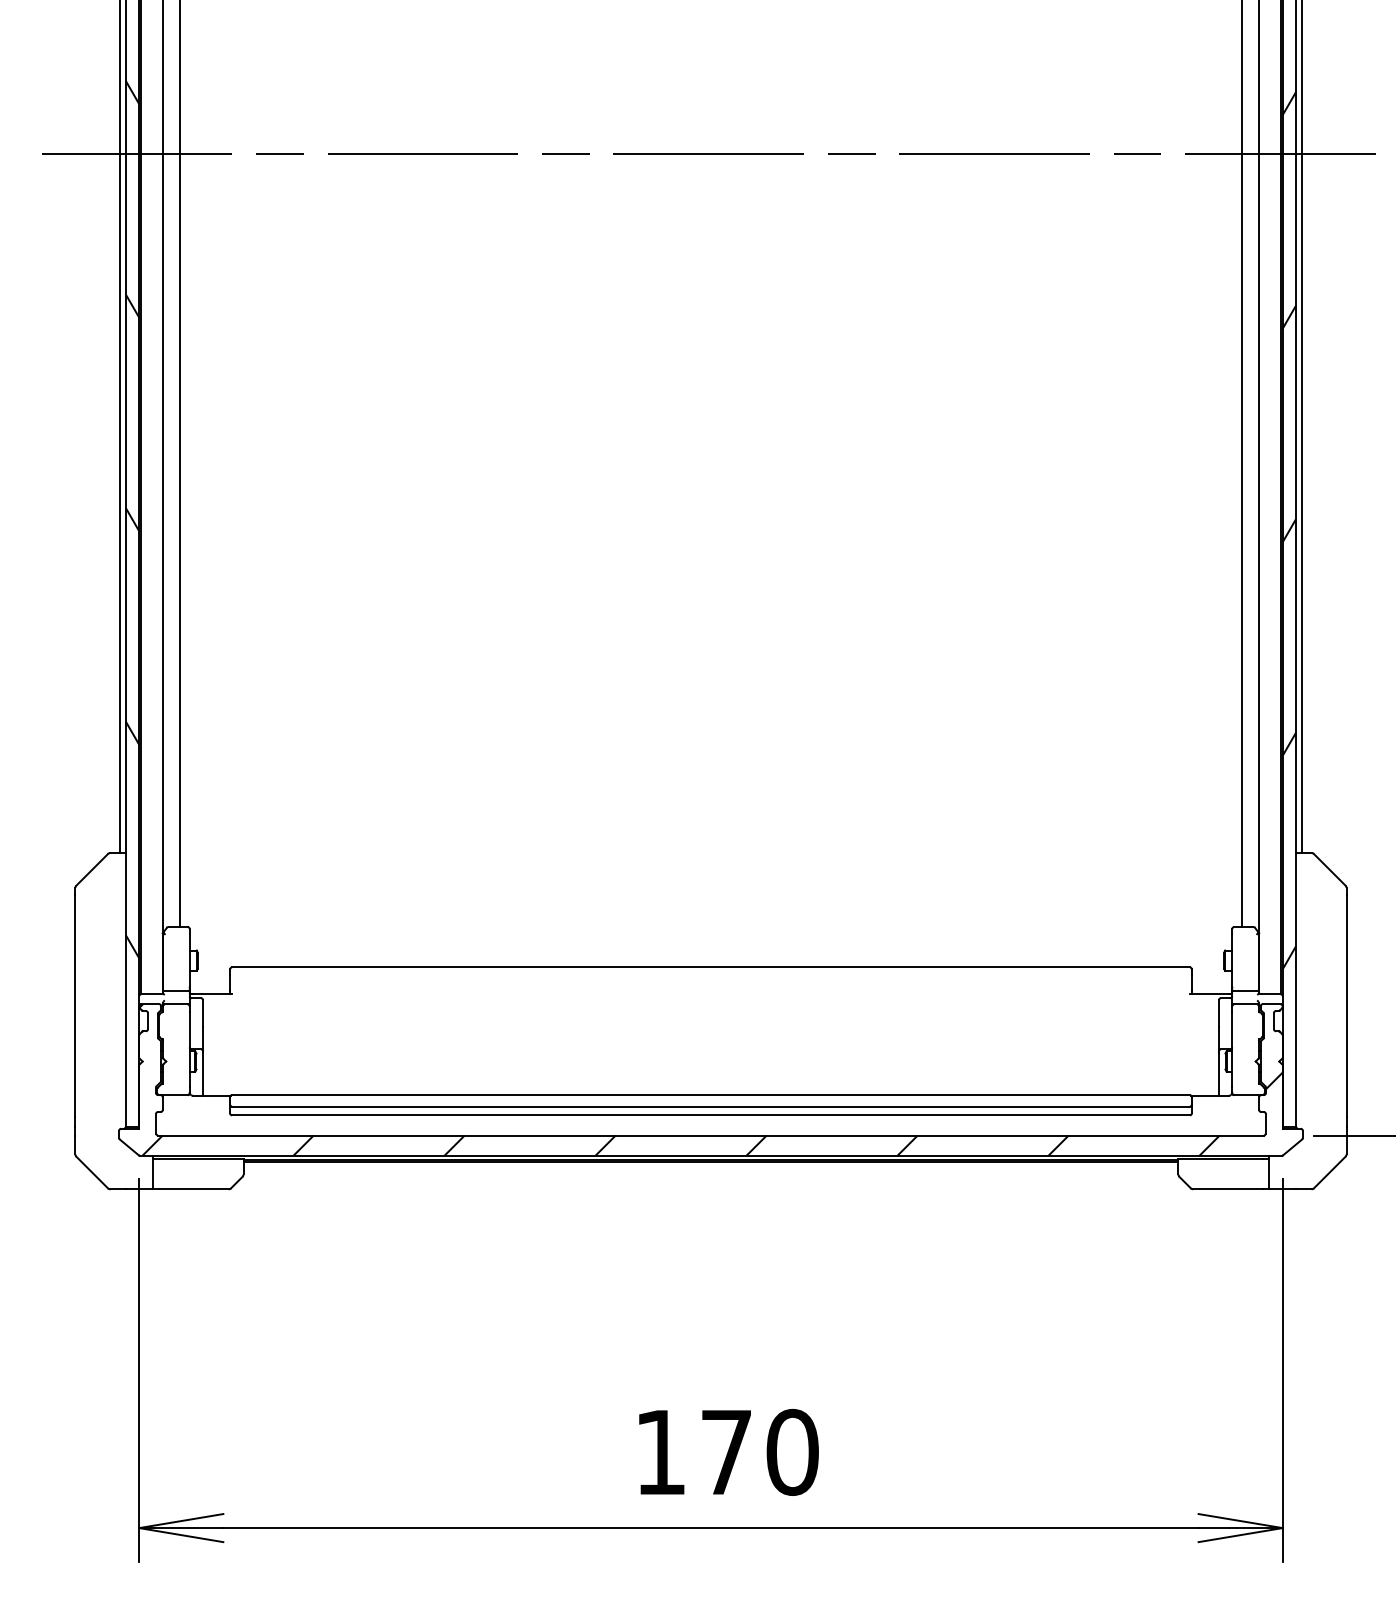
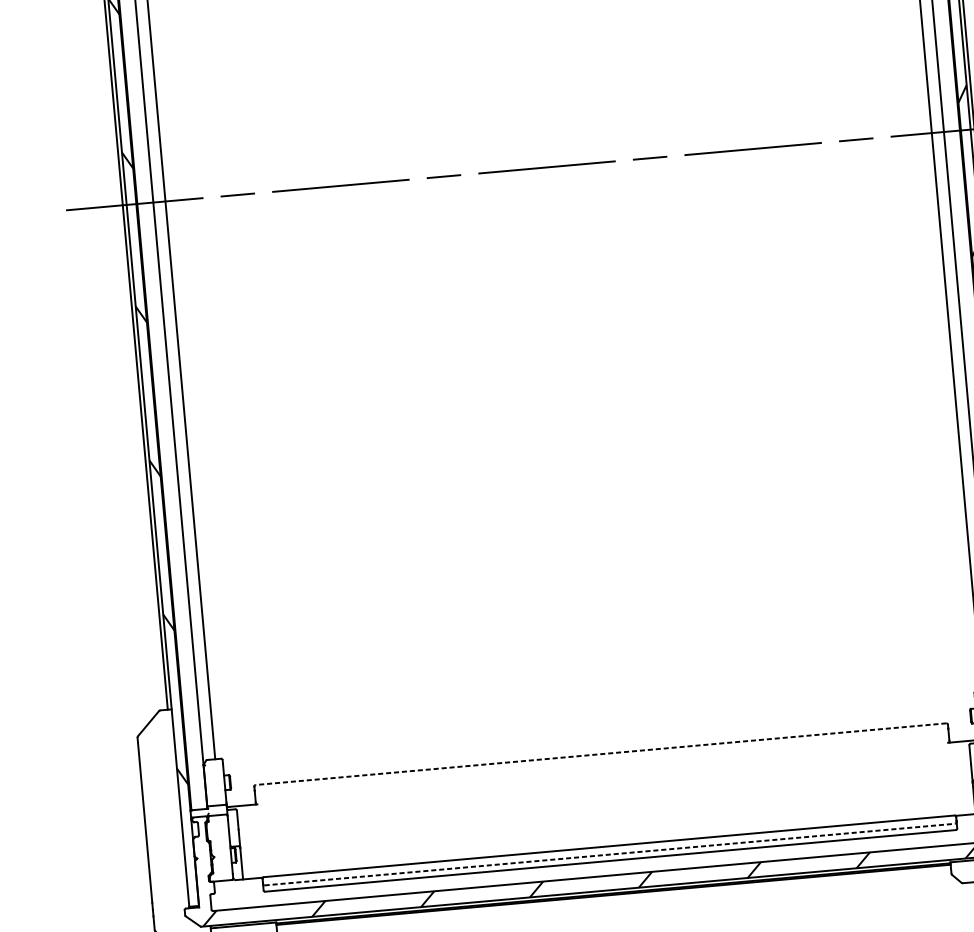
line: (710, 967) -> (600, 754), solid -> dashed
line: (710, 1106) -> (609, 854), solid -> dashed

